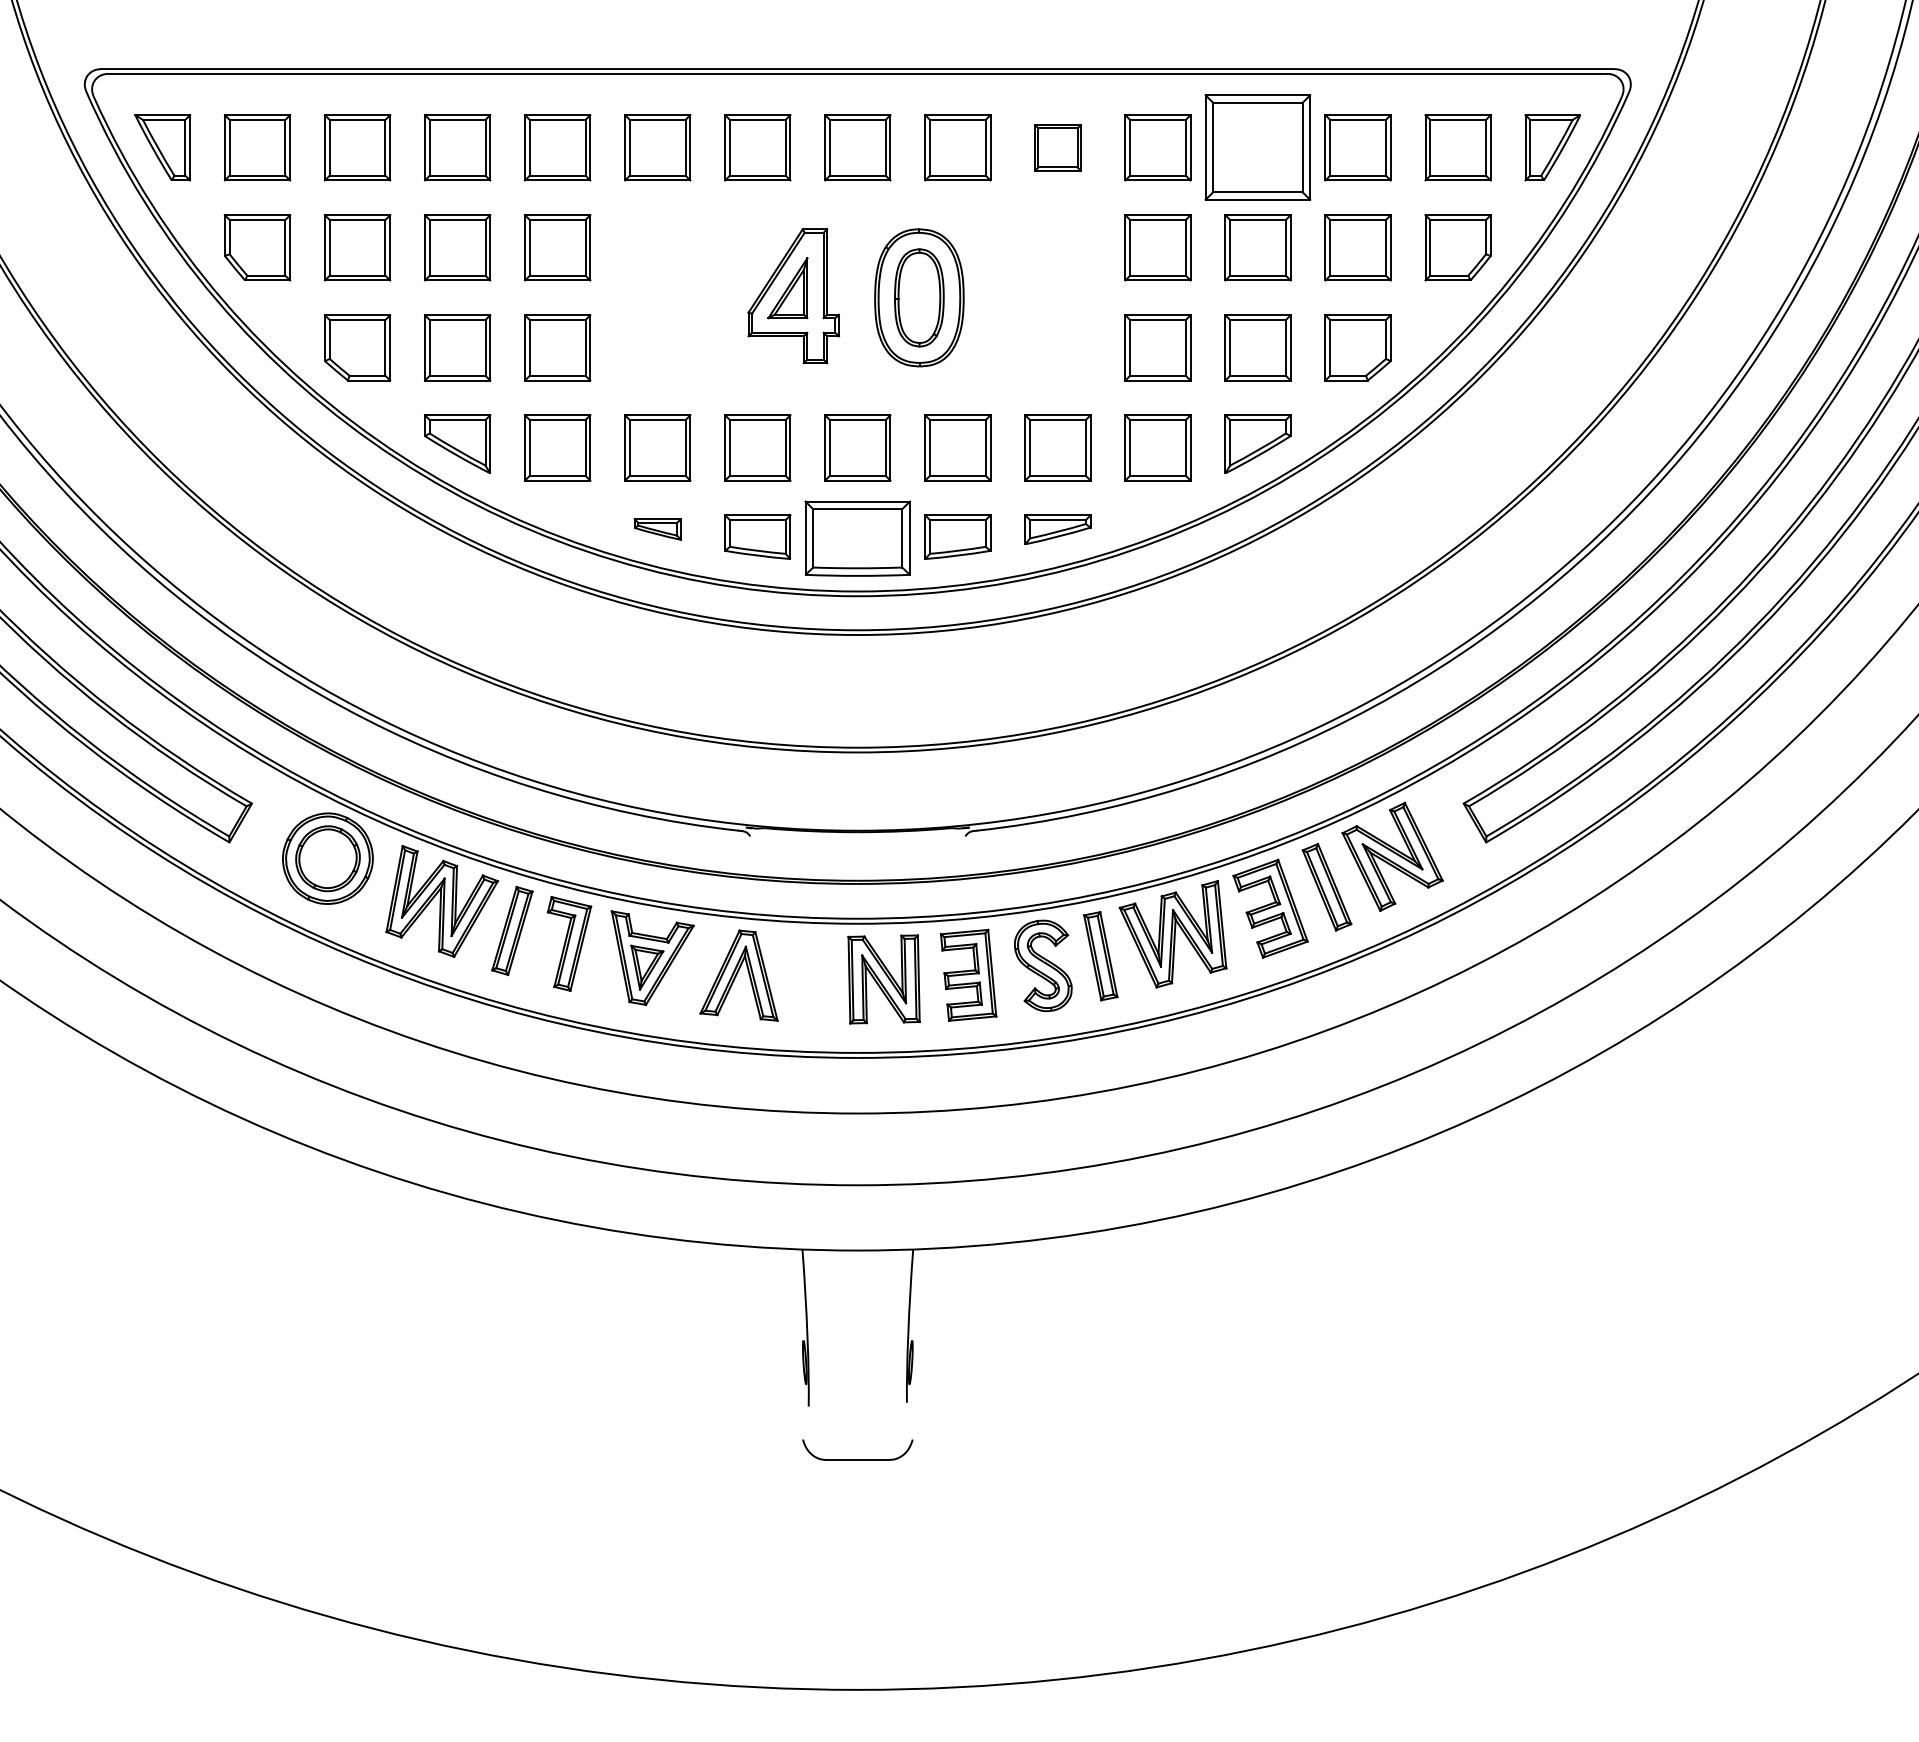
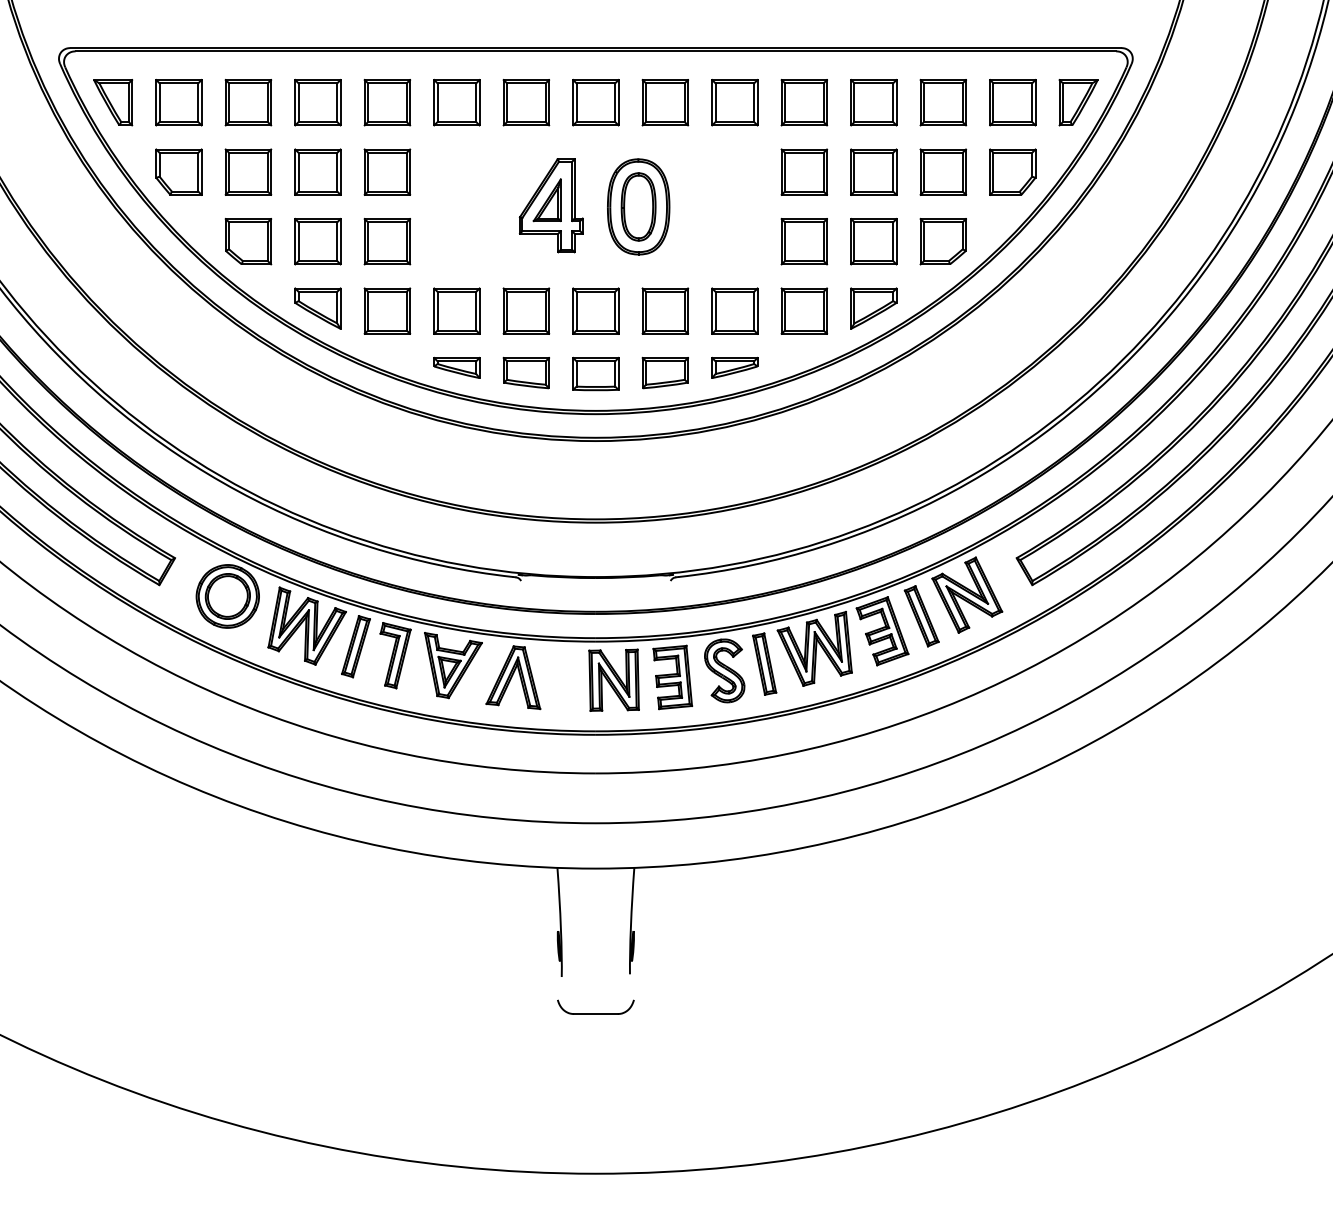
part: (1057, 147) -> (734, 102), size x1.43
part: (1257, 147) -> (873, 102), size x0.62
part: (657, 529) -> (456, 367), size x1.43
part: (857, 537) -> (595, 373), size x0.62

